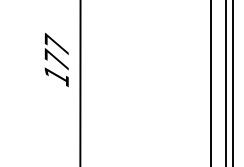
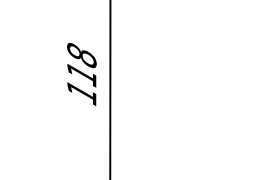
text: (56, 52) -> (81, 64), 177 -> 118

